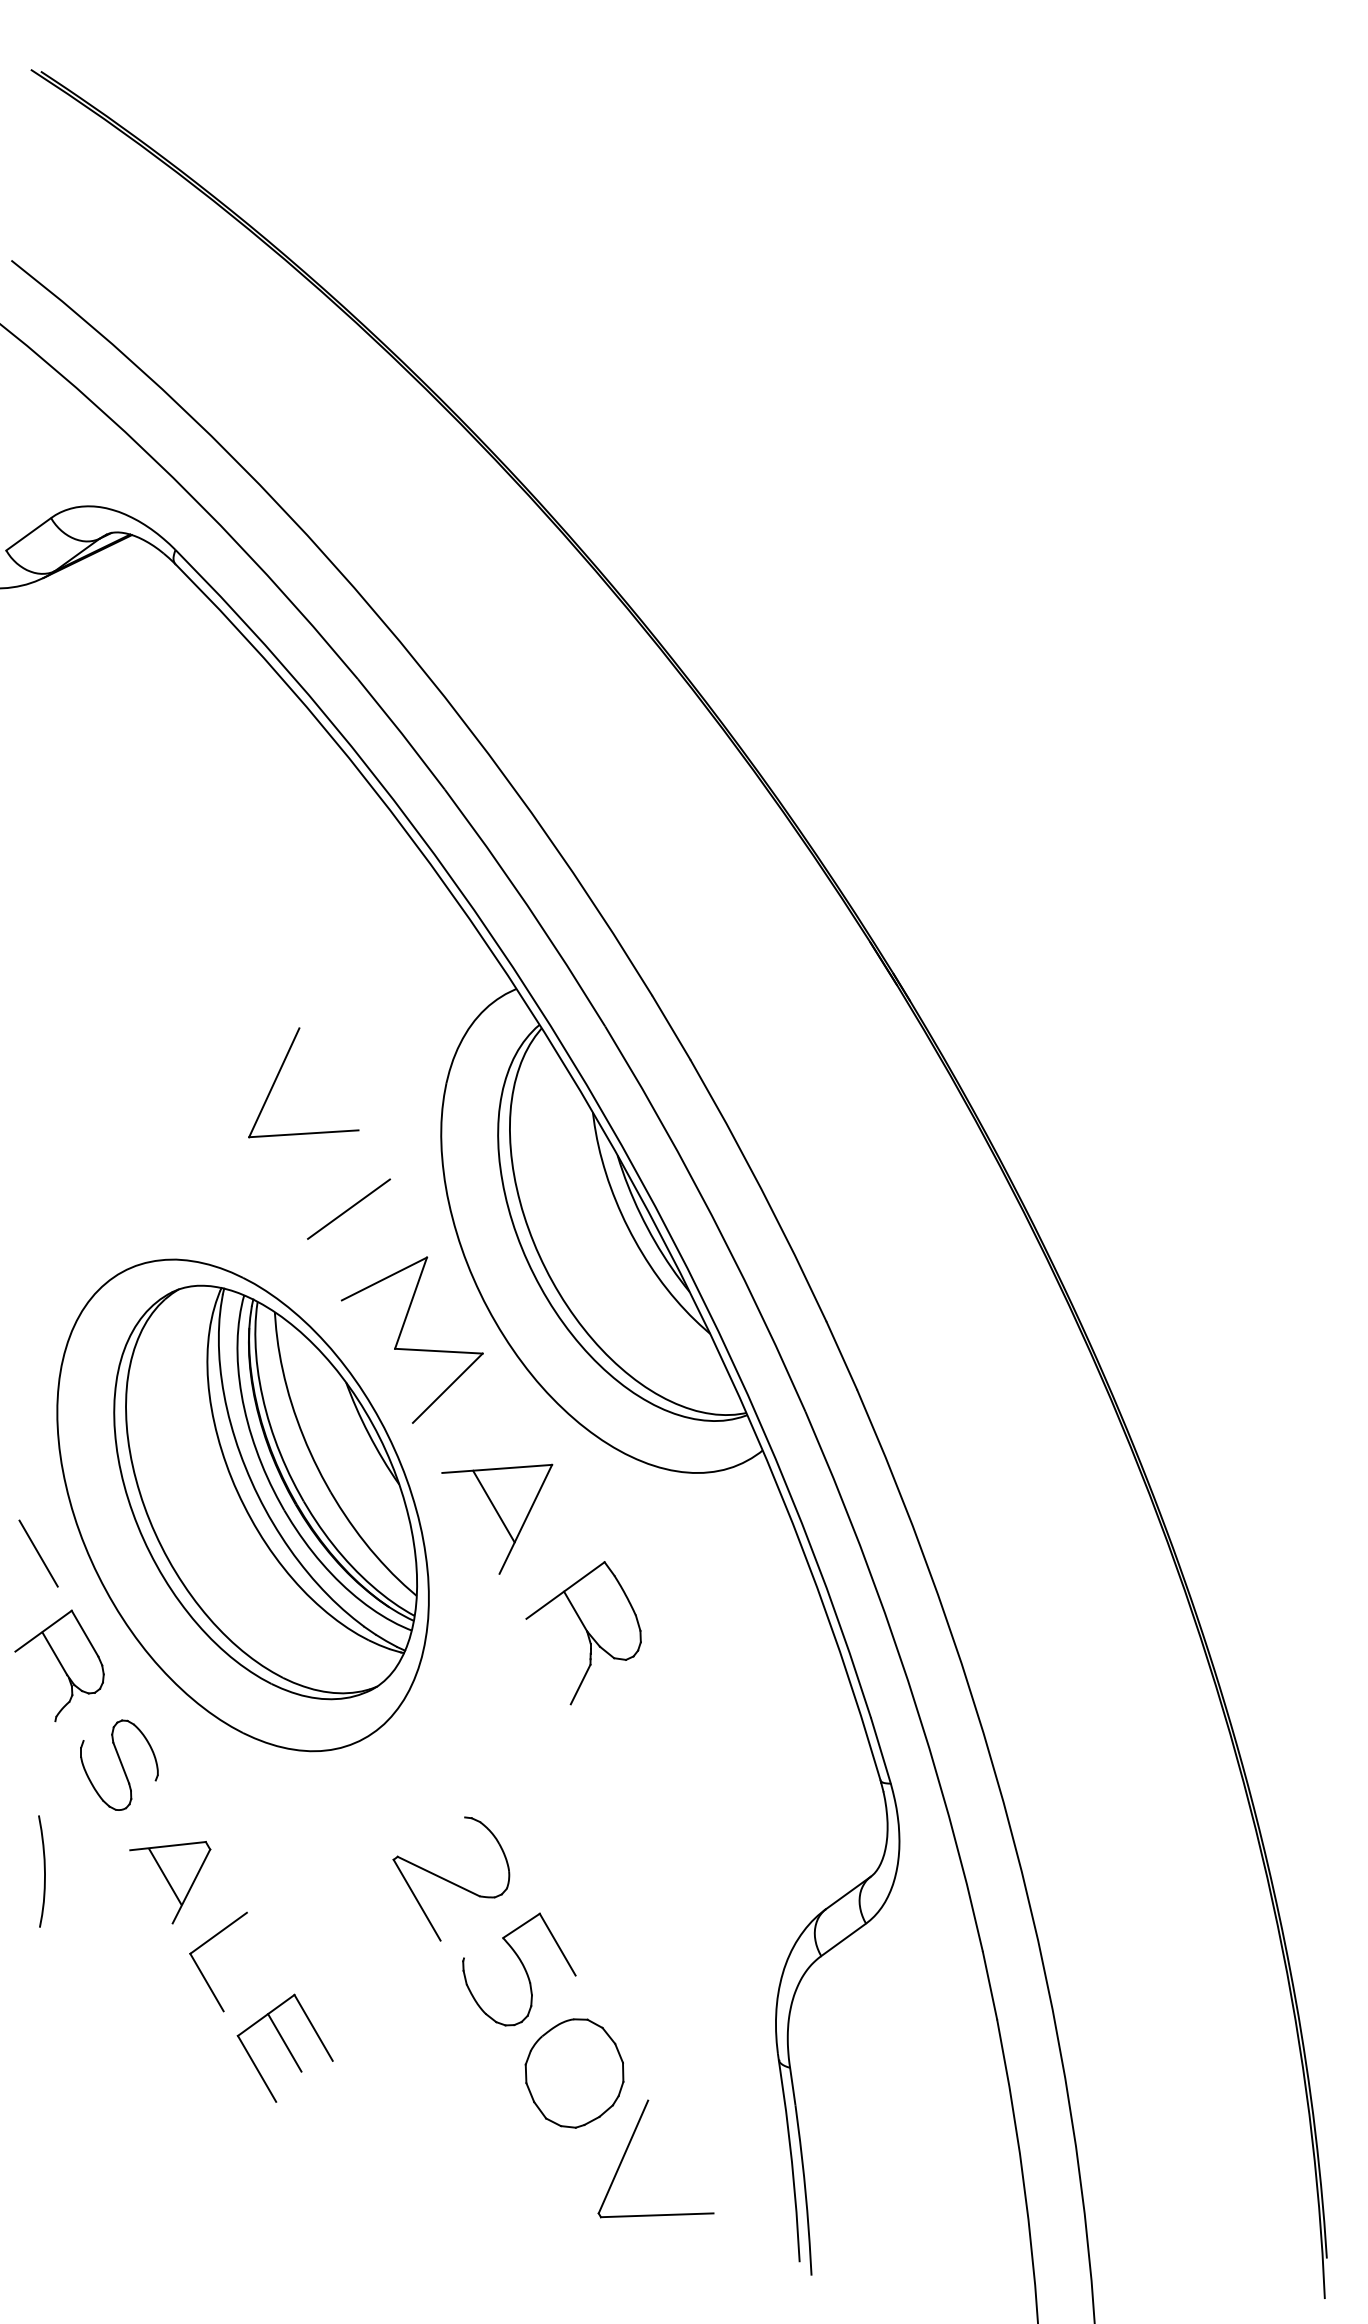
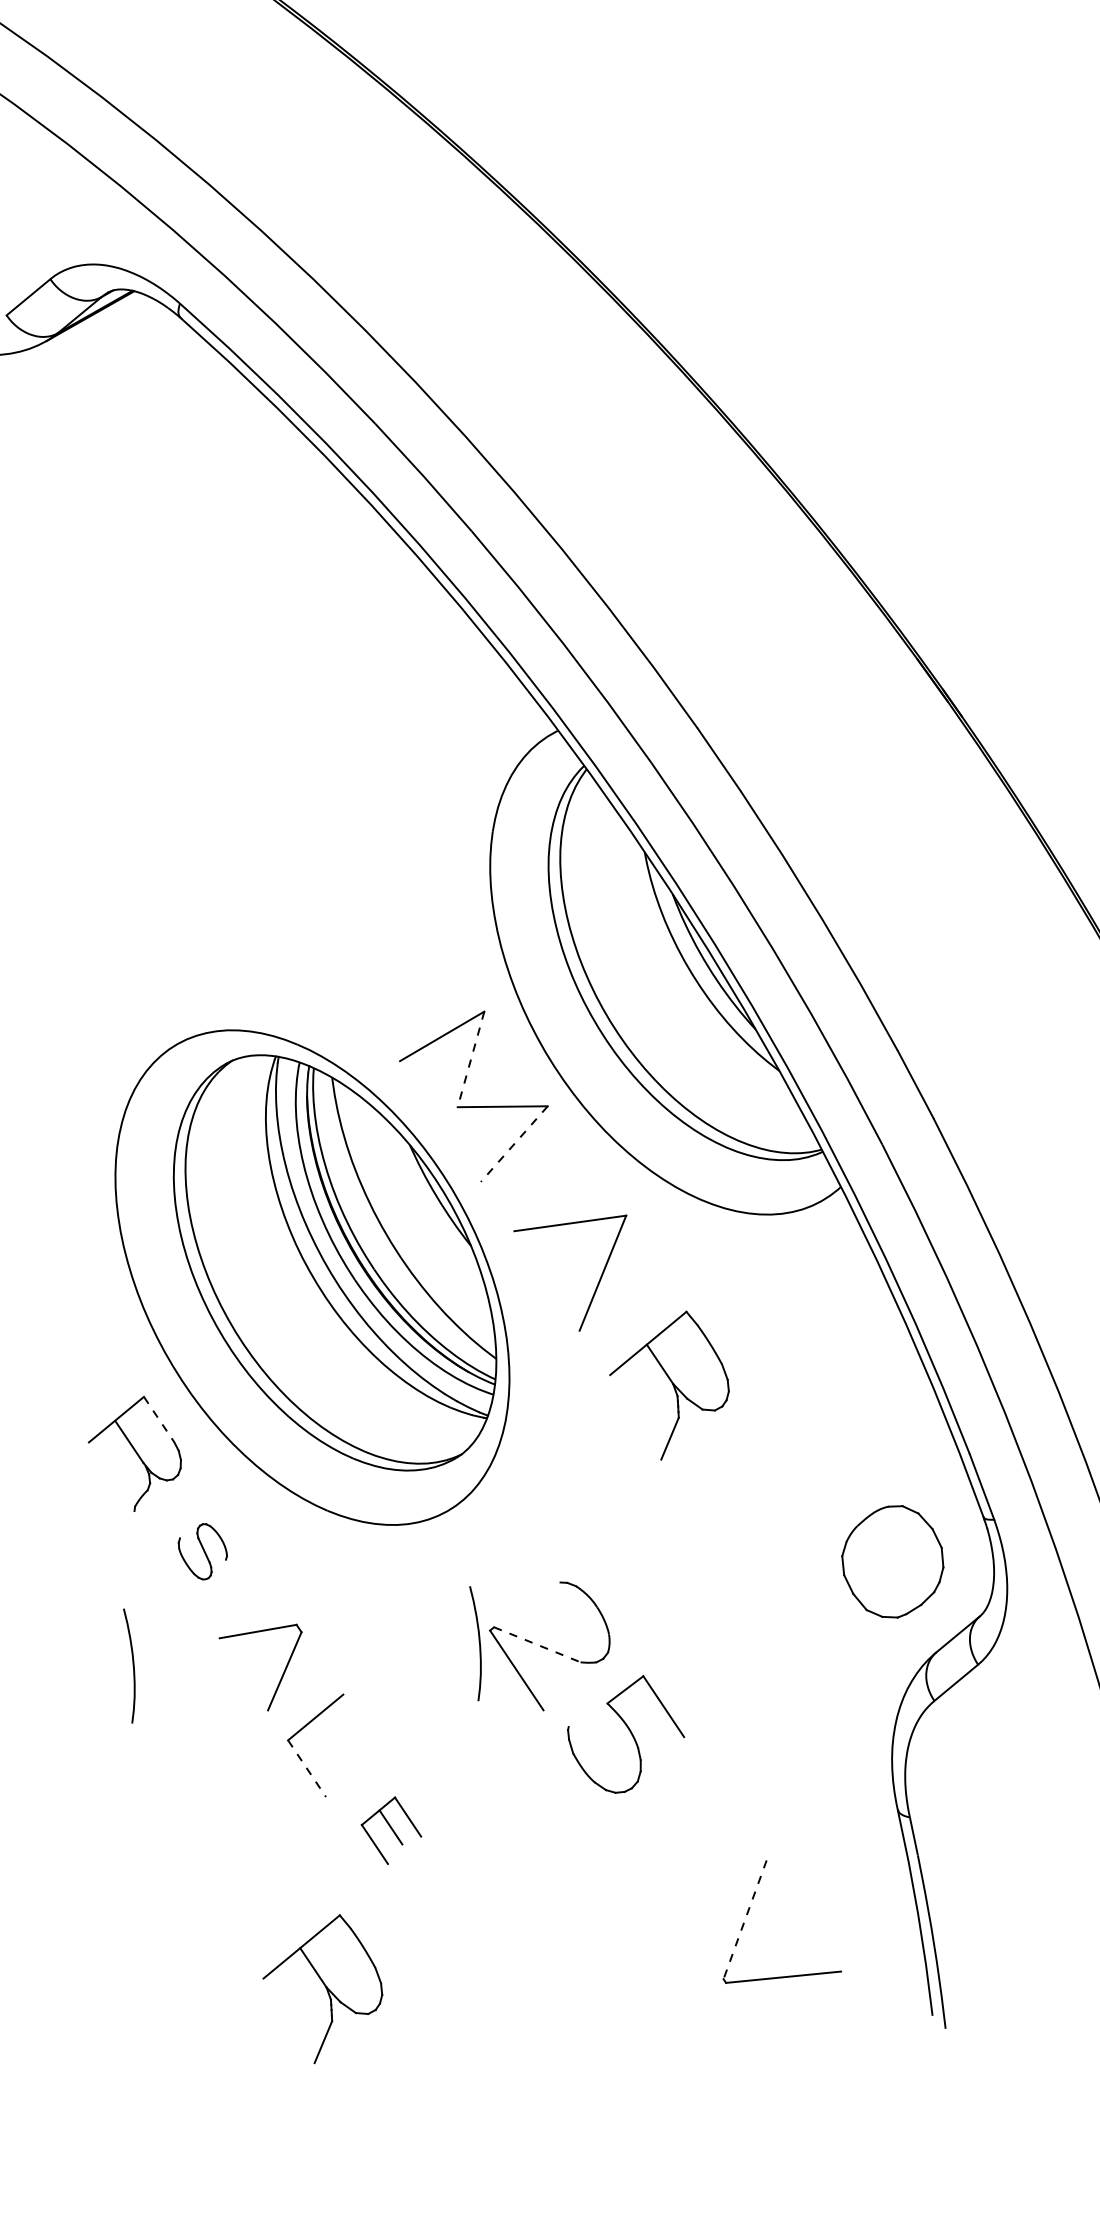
part: (279, 1074) -> (321, 833), removed
line: (348, 1208) -> (400, 966), removed
line: (410, 1303) -> (470, 1059), solid -> dashed
line: (447, 1388) -> (514, 1144), solid -> dashed
line: (493, 1506) -> (568, 1262), removed
line: (38, 1553) -> (106, 1340), removed
line: (85, 1633) -> (159, 1419), solid -> dashed
part: (119, 1764) -> (203, 1551), size x0.6
curve: (382, 1871) -> (479, 1643), added
line: (165, 1876) -> (257, 1662), removed
line: (439, 1876) -> (538, 1644), solid -> dashed
line: (207, 1982) -> (307, 1768), solid -> dashed
part: (284, 2047) -> (390, 1830), size x0.6
part: (574, 2073) -> (892, 1562), moved
line: (623, 2157) -> (745, 1920), solid -> dashed
part: (208, 2198) -> (322, 1989), added

